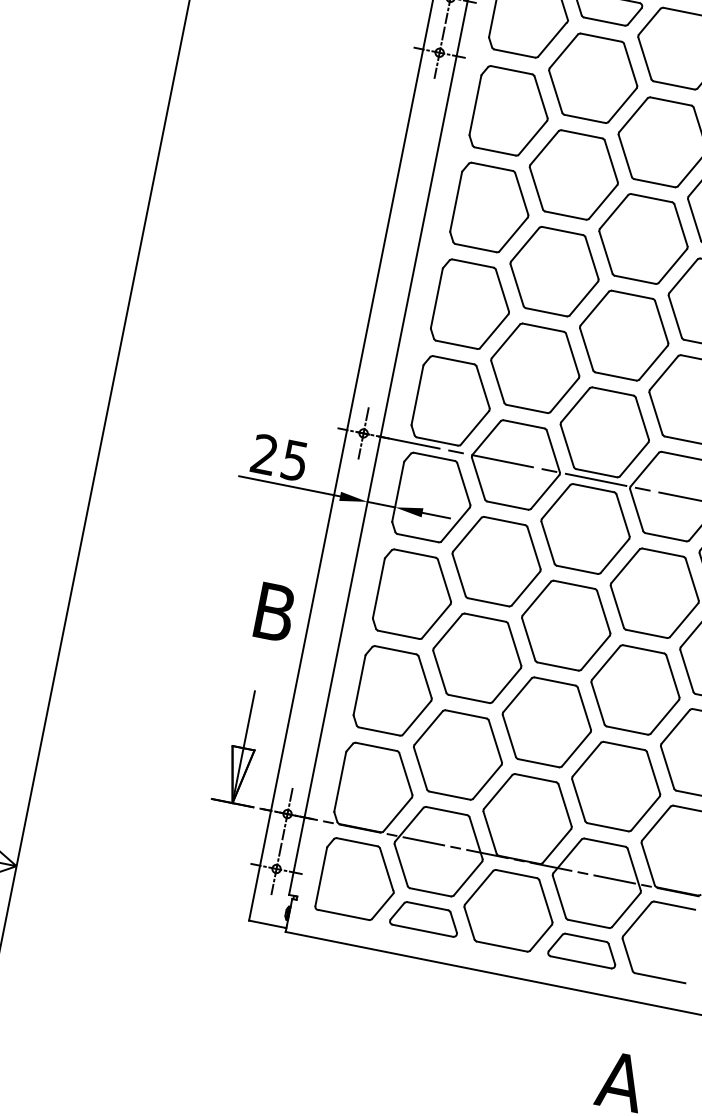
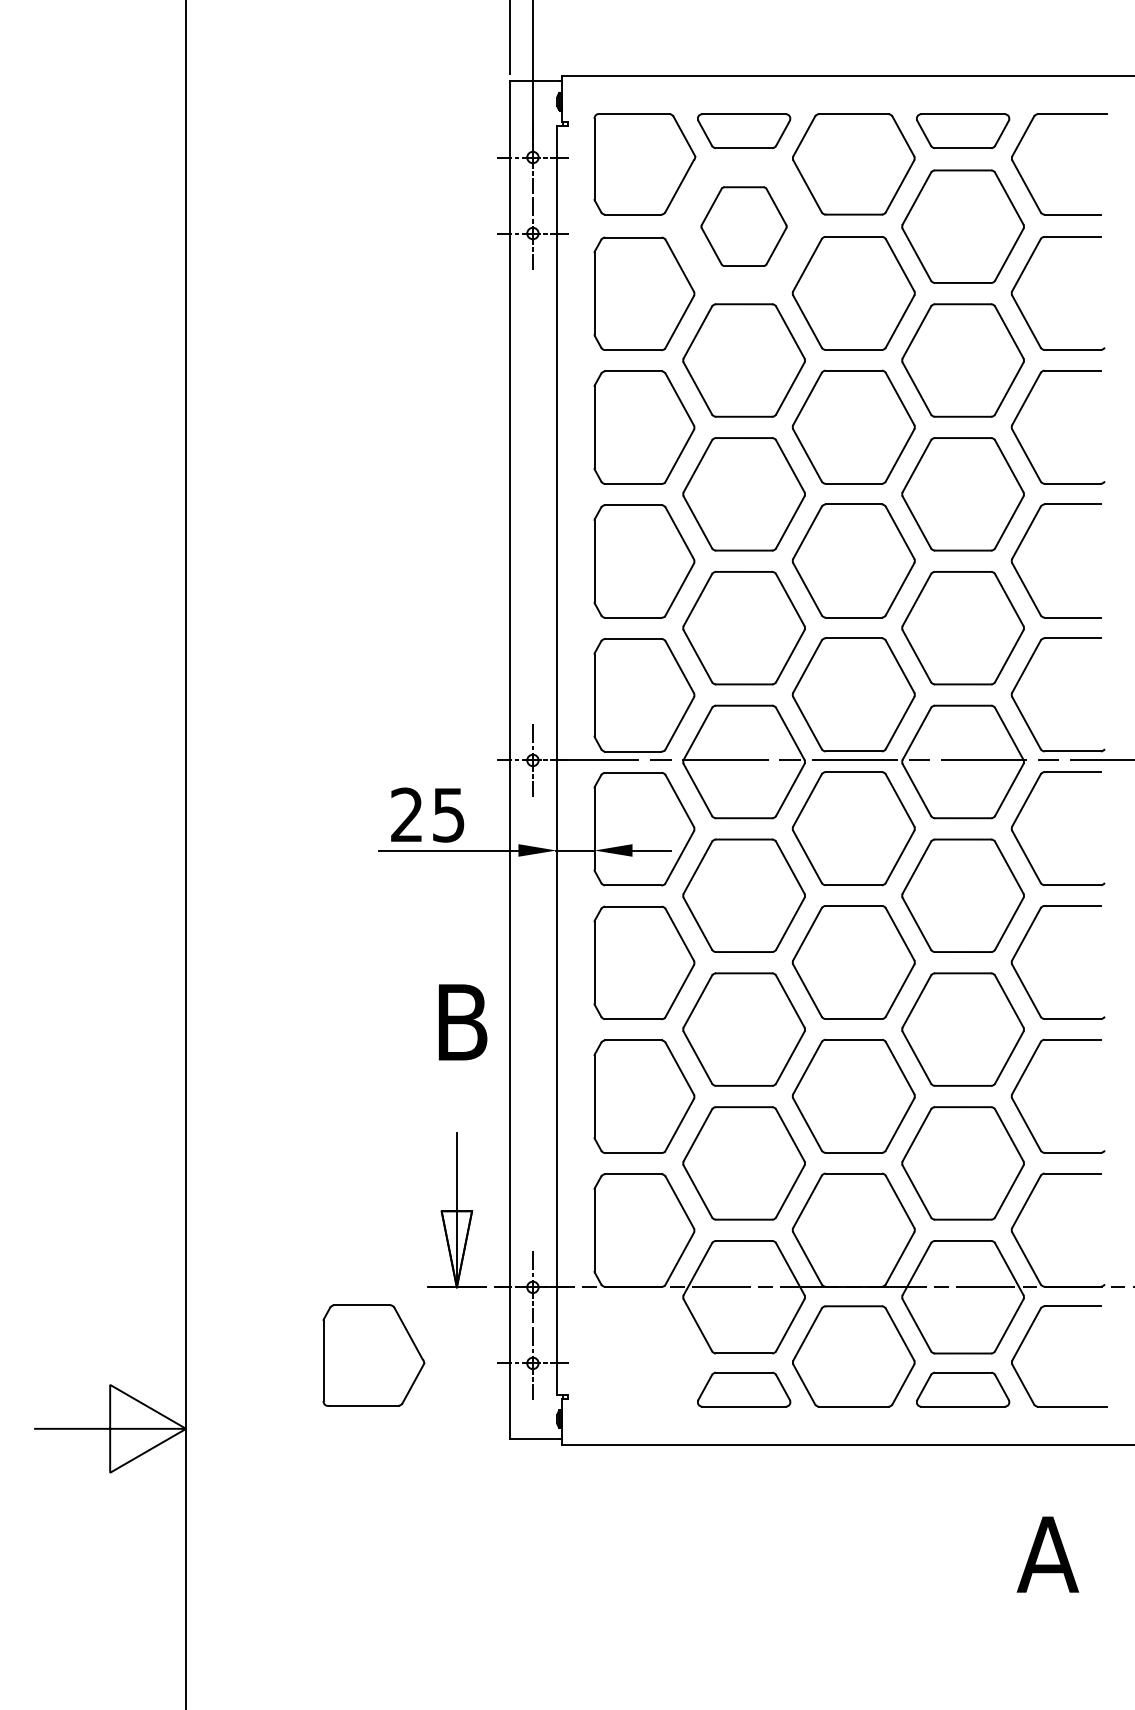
part: (592, 78) -> (743, 226), size x0.7
part: (358, 880) -> (373, 1355), moved

